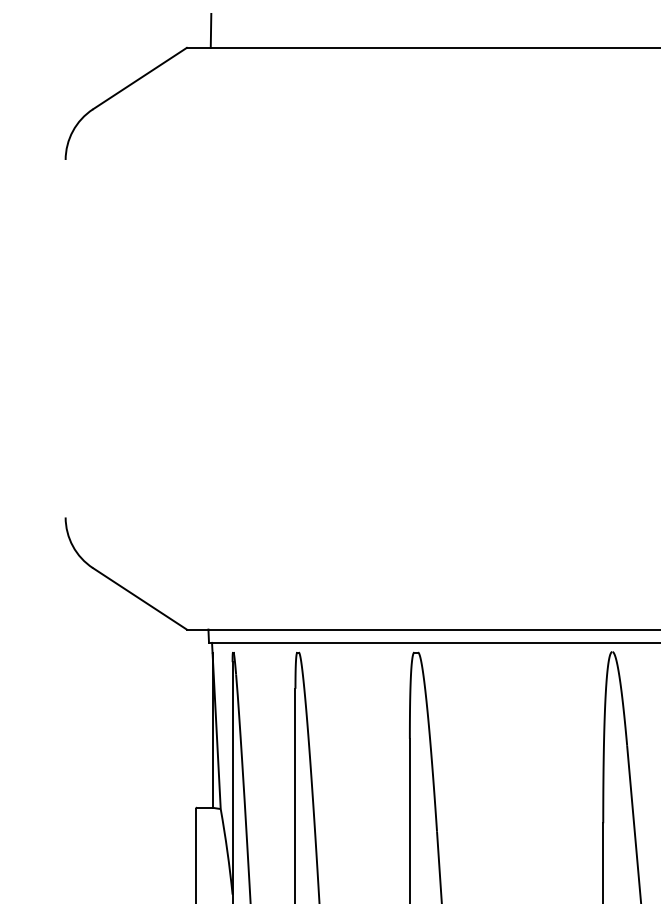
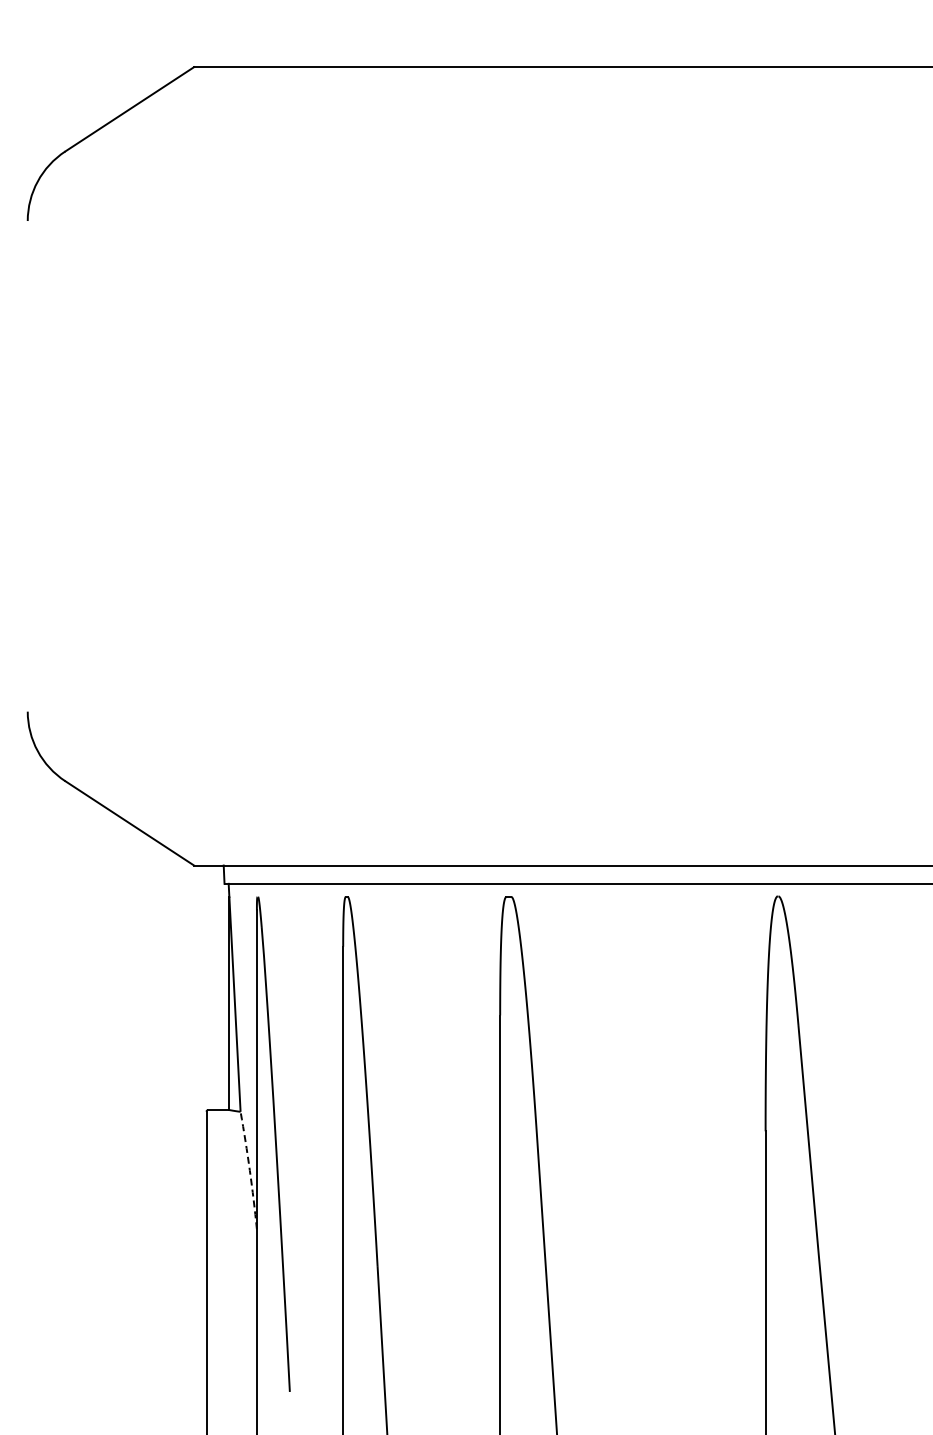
line: (210, 30) -> (226, 43), removed
arc: (227, 851) -> (249, 1170), solid -> dashed

